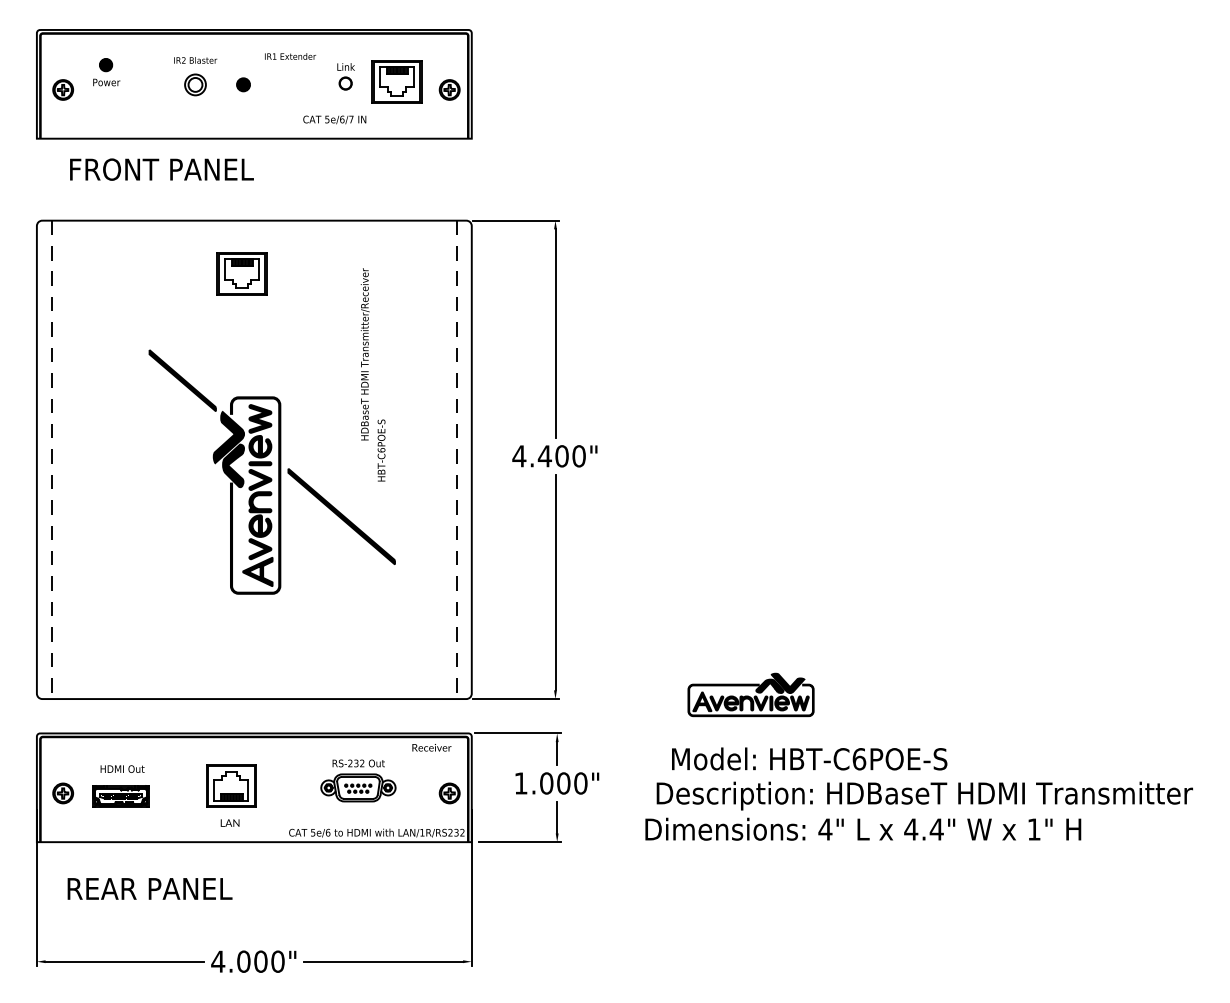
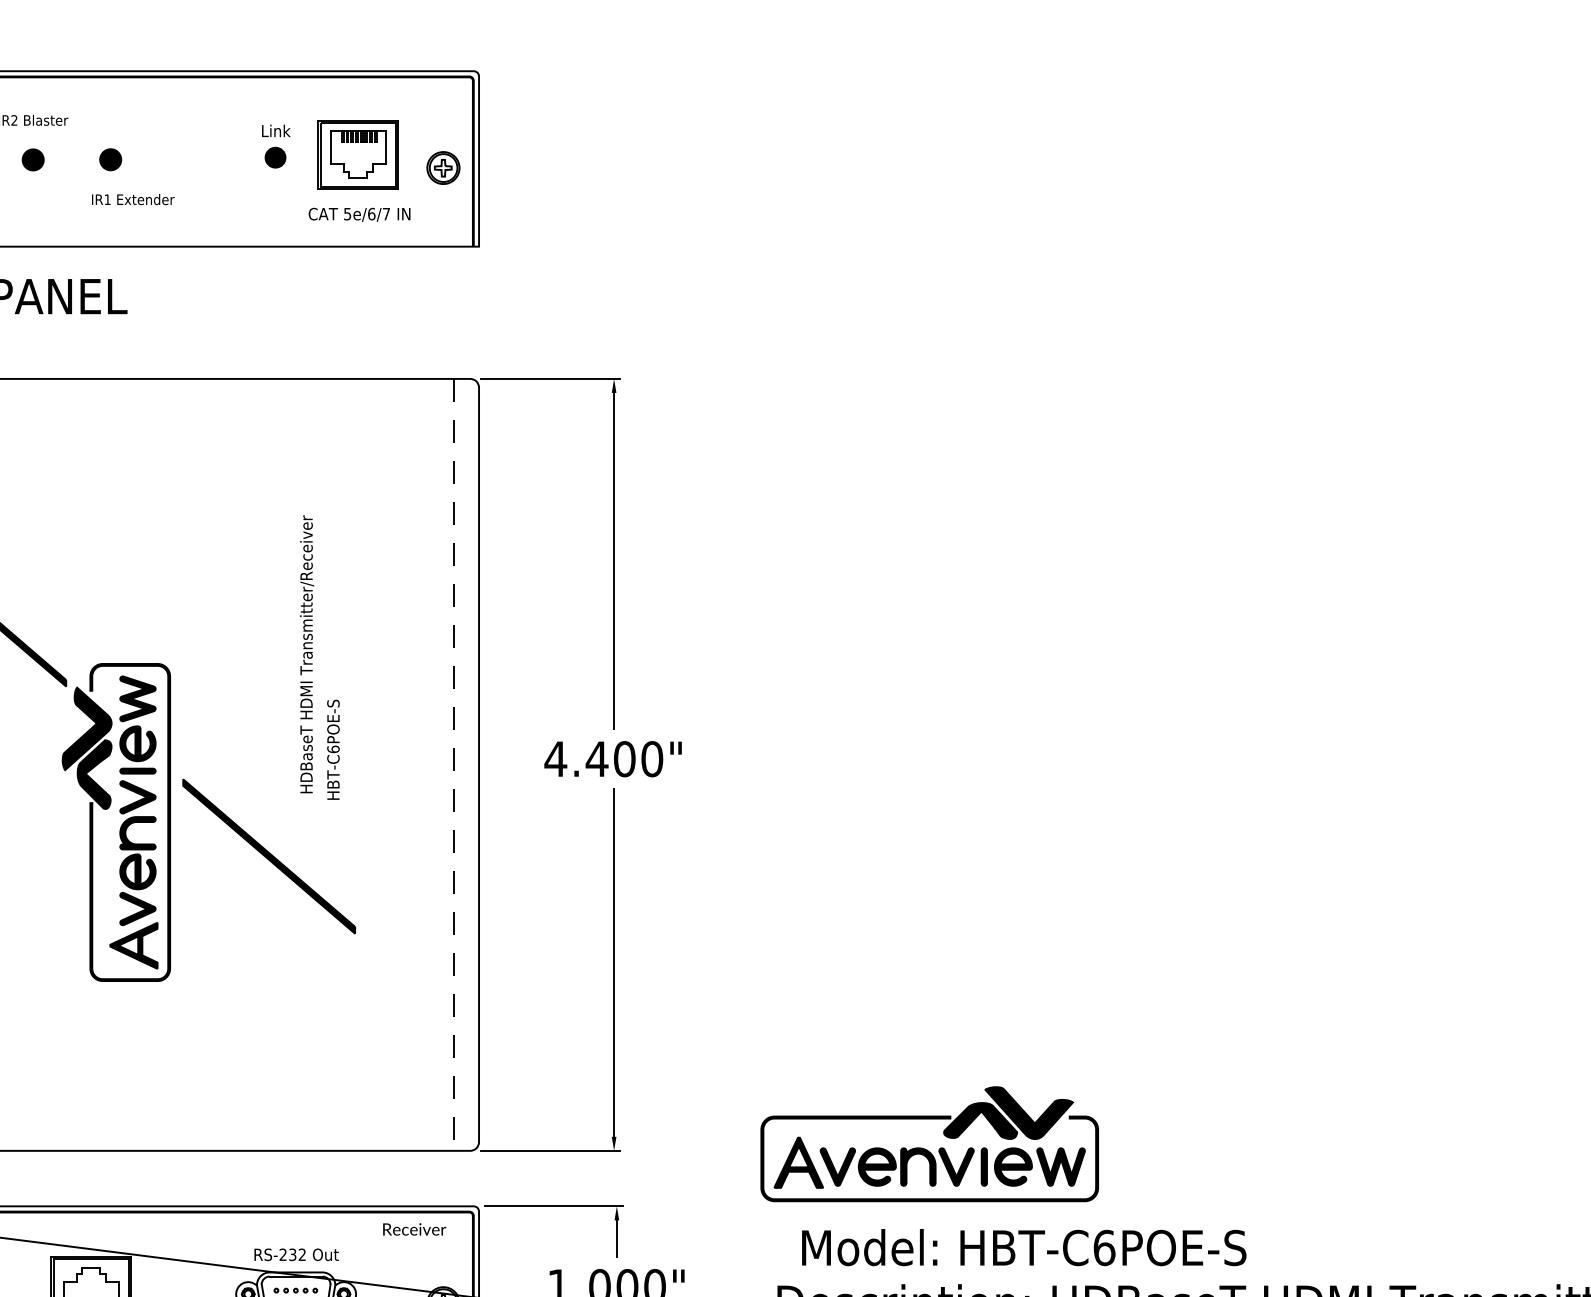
text: (290, 56) -> (133, 199), moved
fill: (345, 83) -> (275, 157), added
part: (195, 84) -> (33, 159), size x0.62
text: (334, 119) -> (359, 214), moved
part: (241, 273) -> (107, 464), removed
text: (364, 354) -> (305, 654), moved
part: (750, 694) -> (928, 1143), size x1.67

